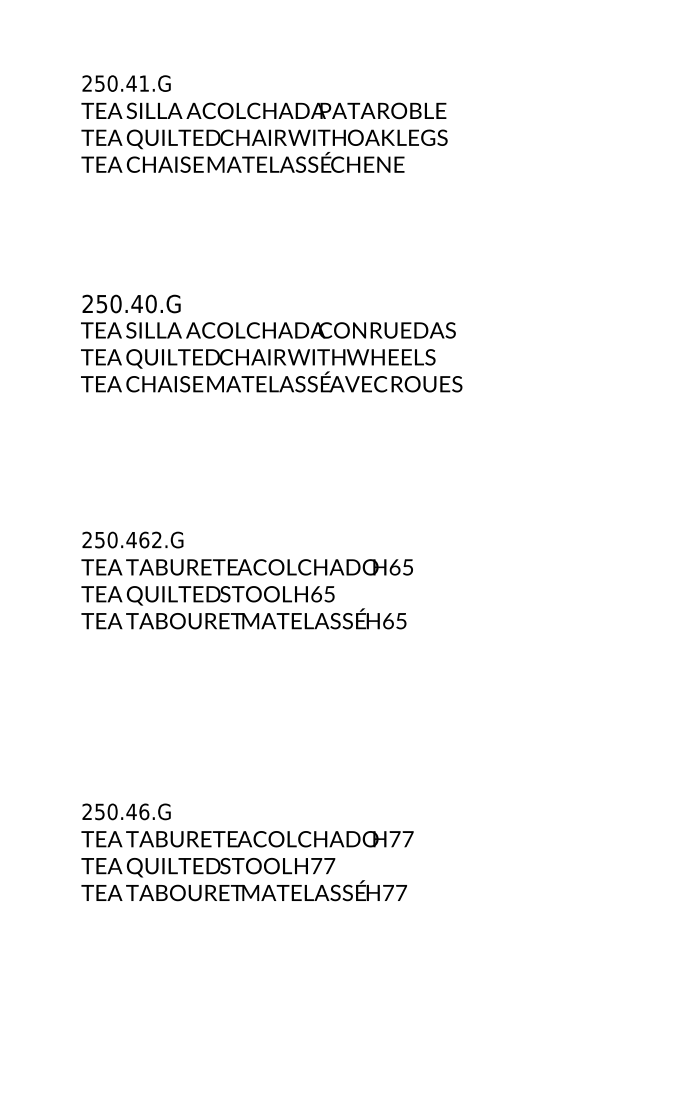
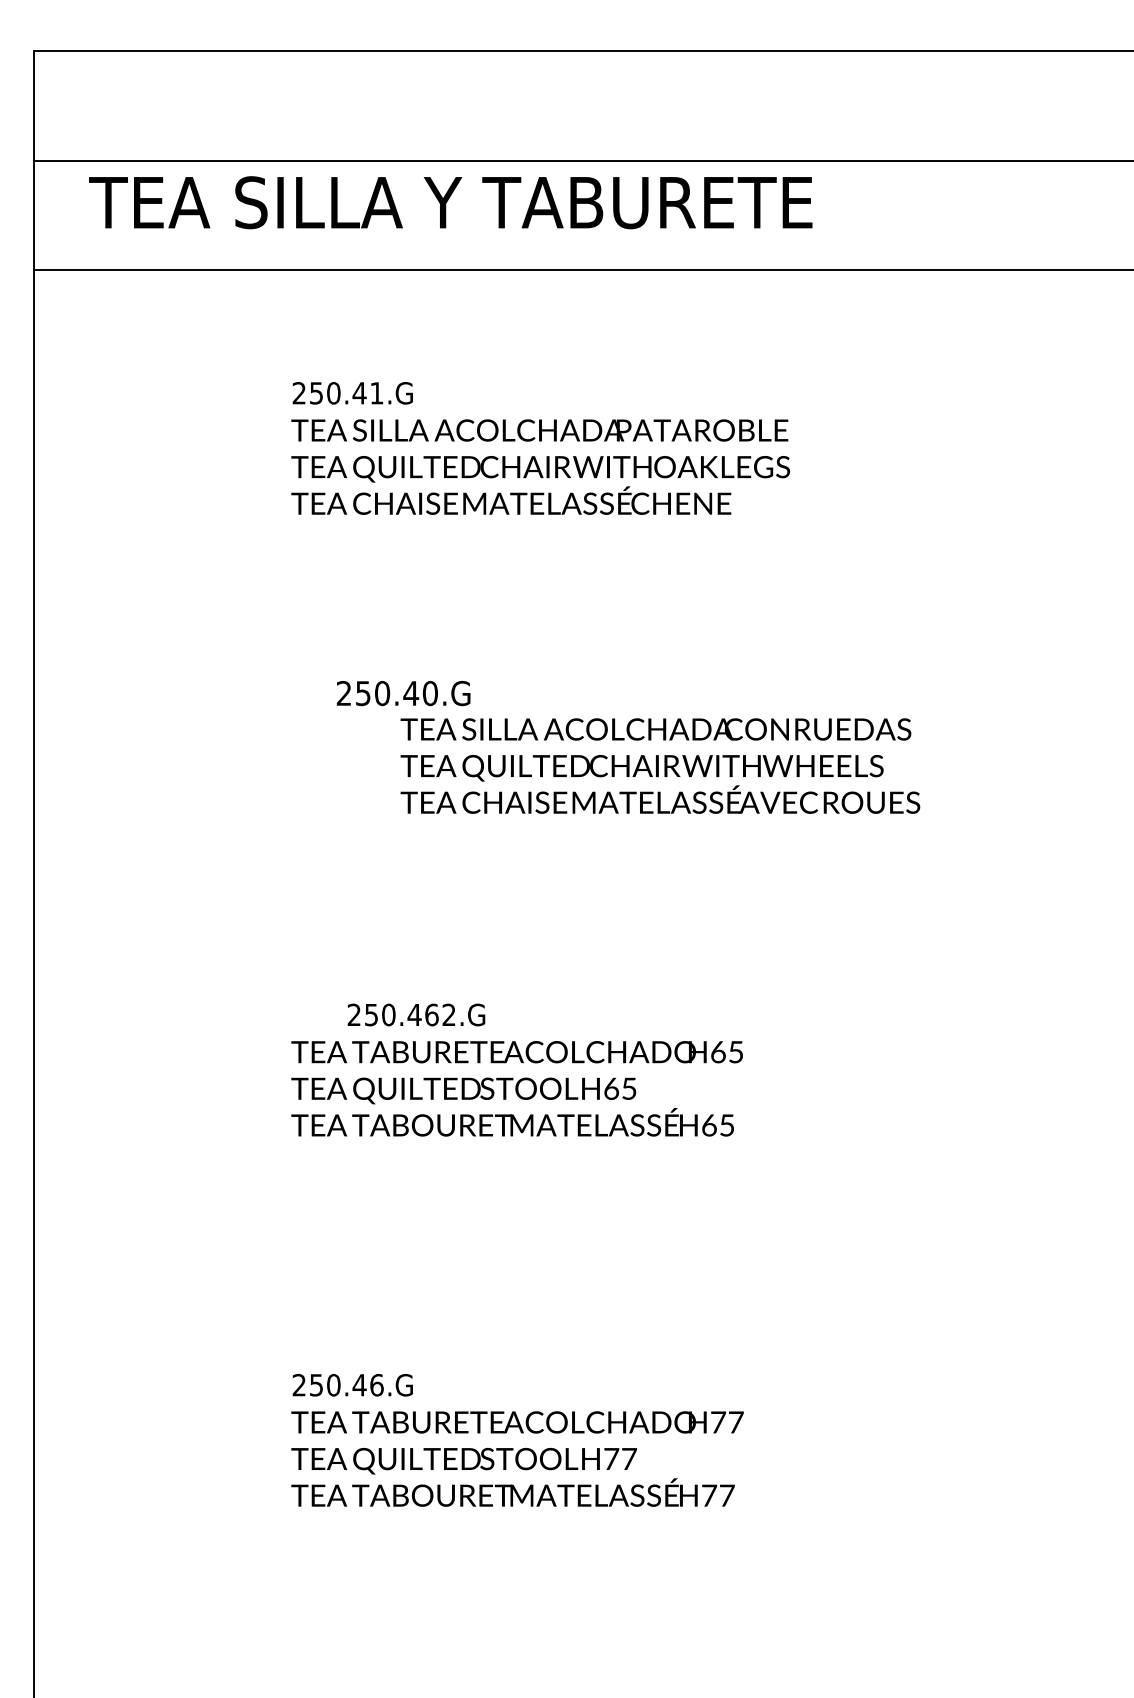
text: (131, 304) -> (403, 693), moved
text: (271, 356) -> (660, 765), moved
text: (132, 539) -> (416, 1014), moved

